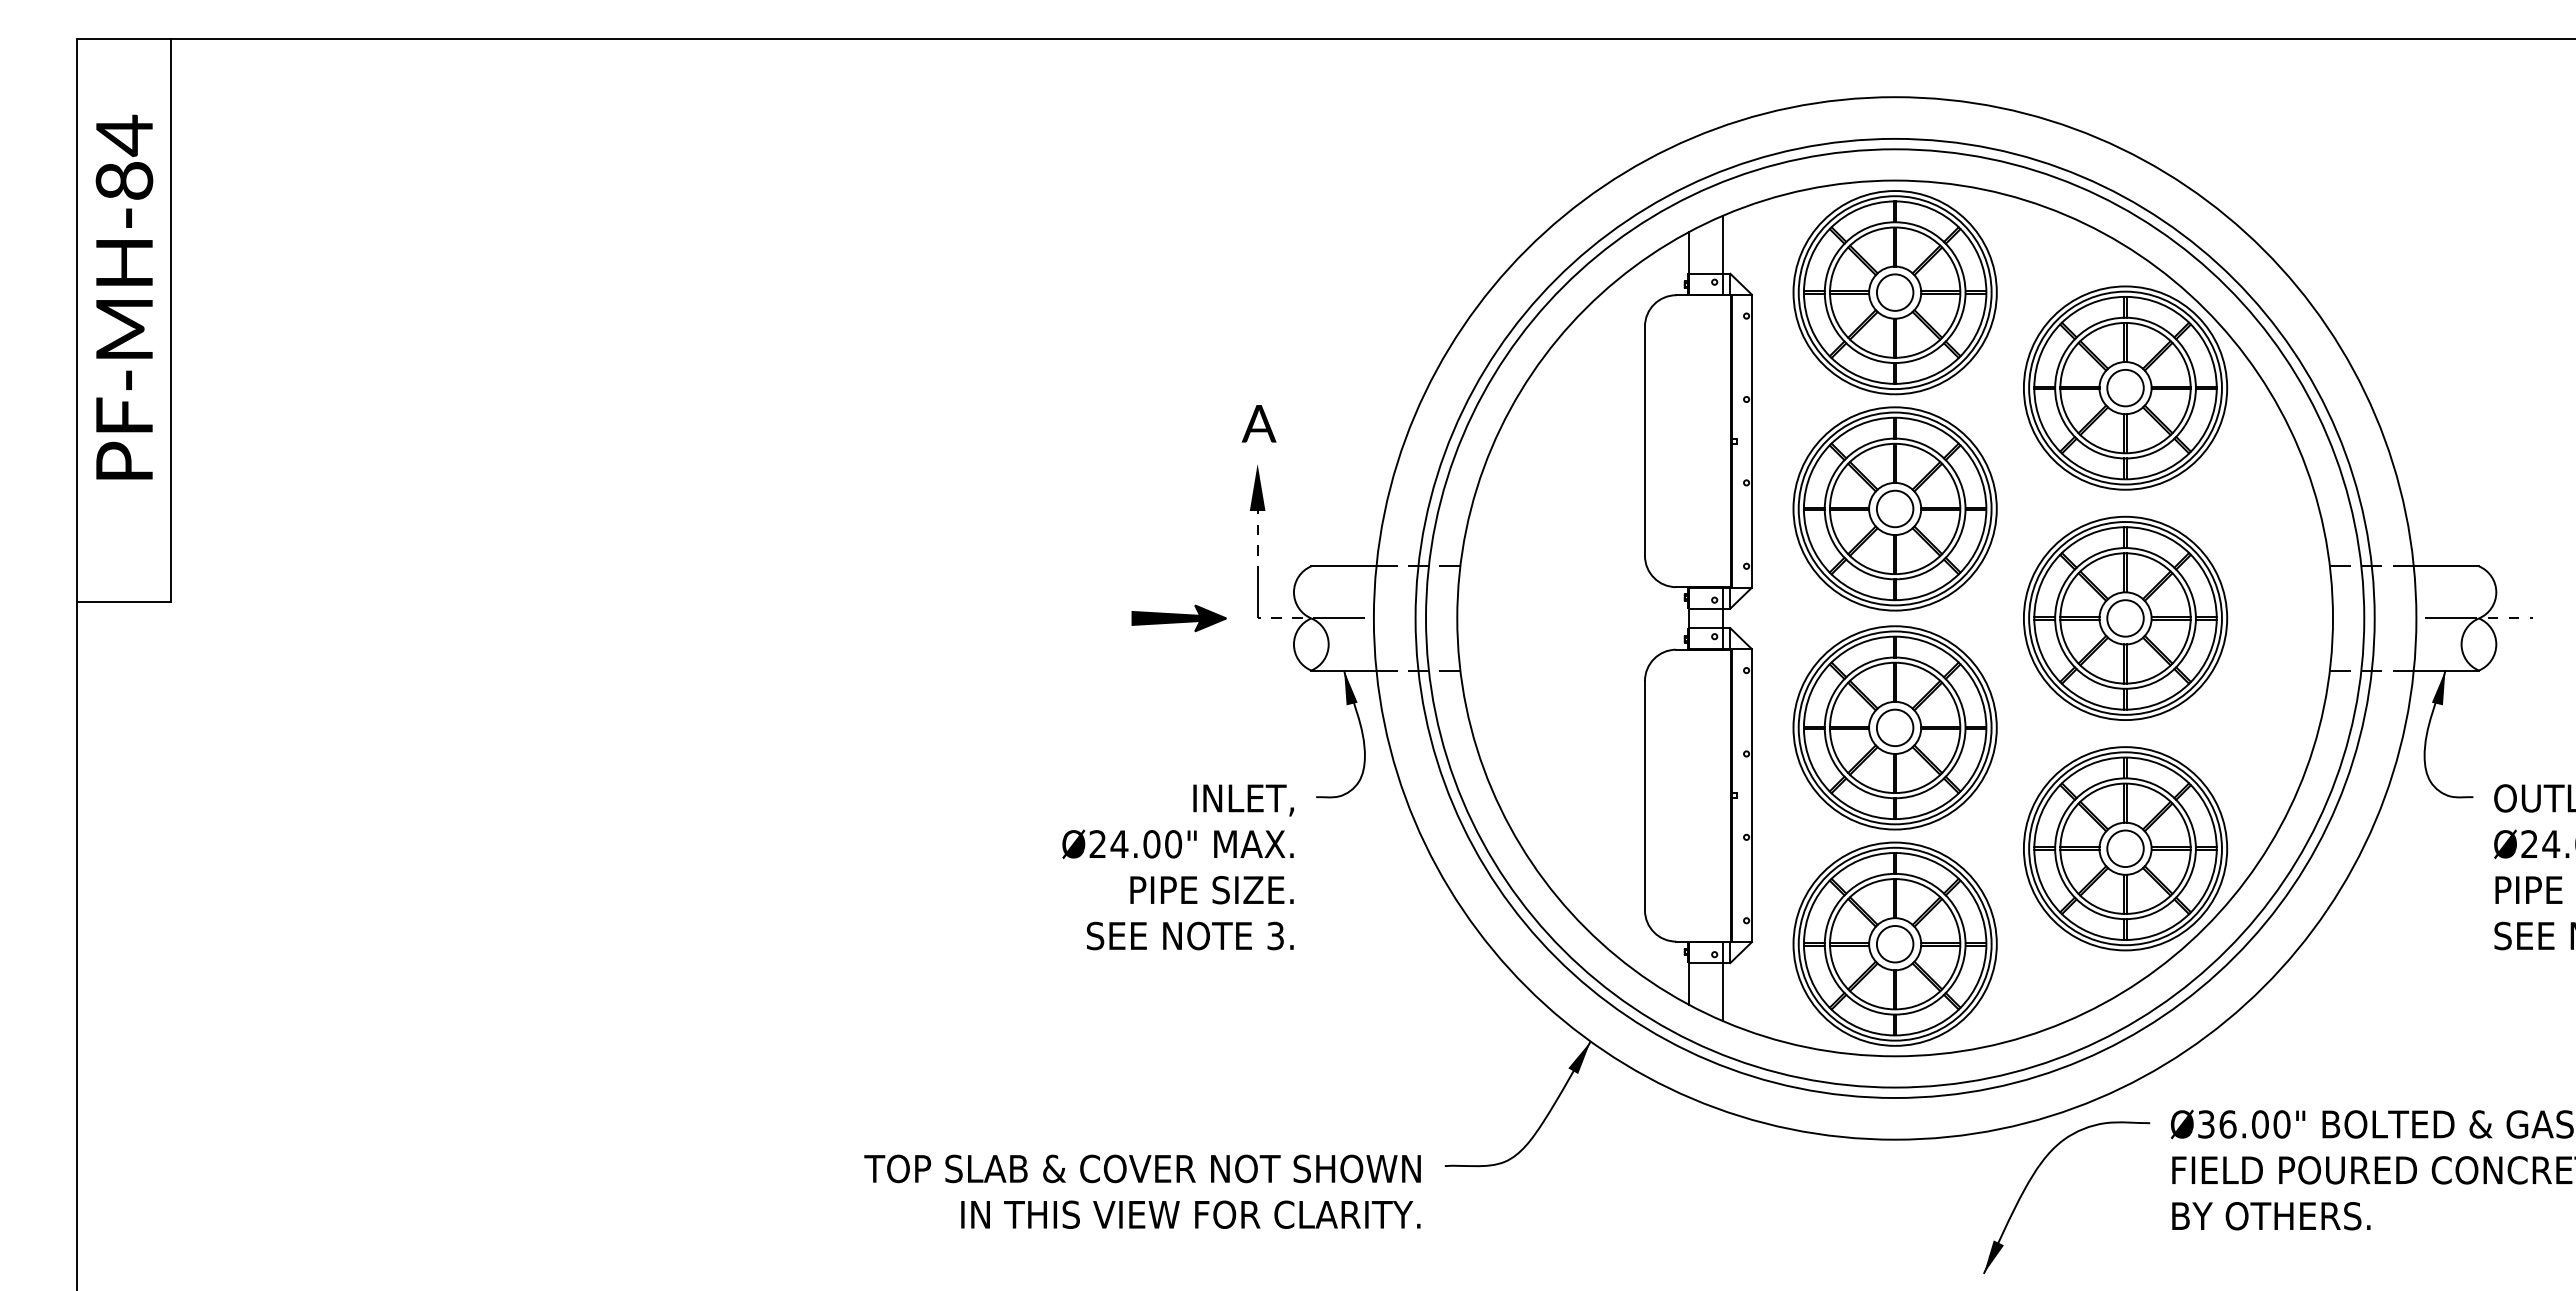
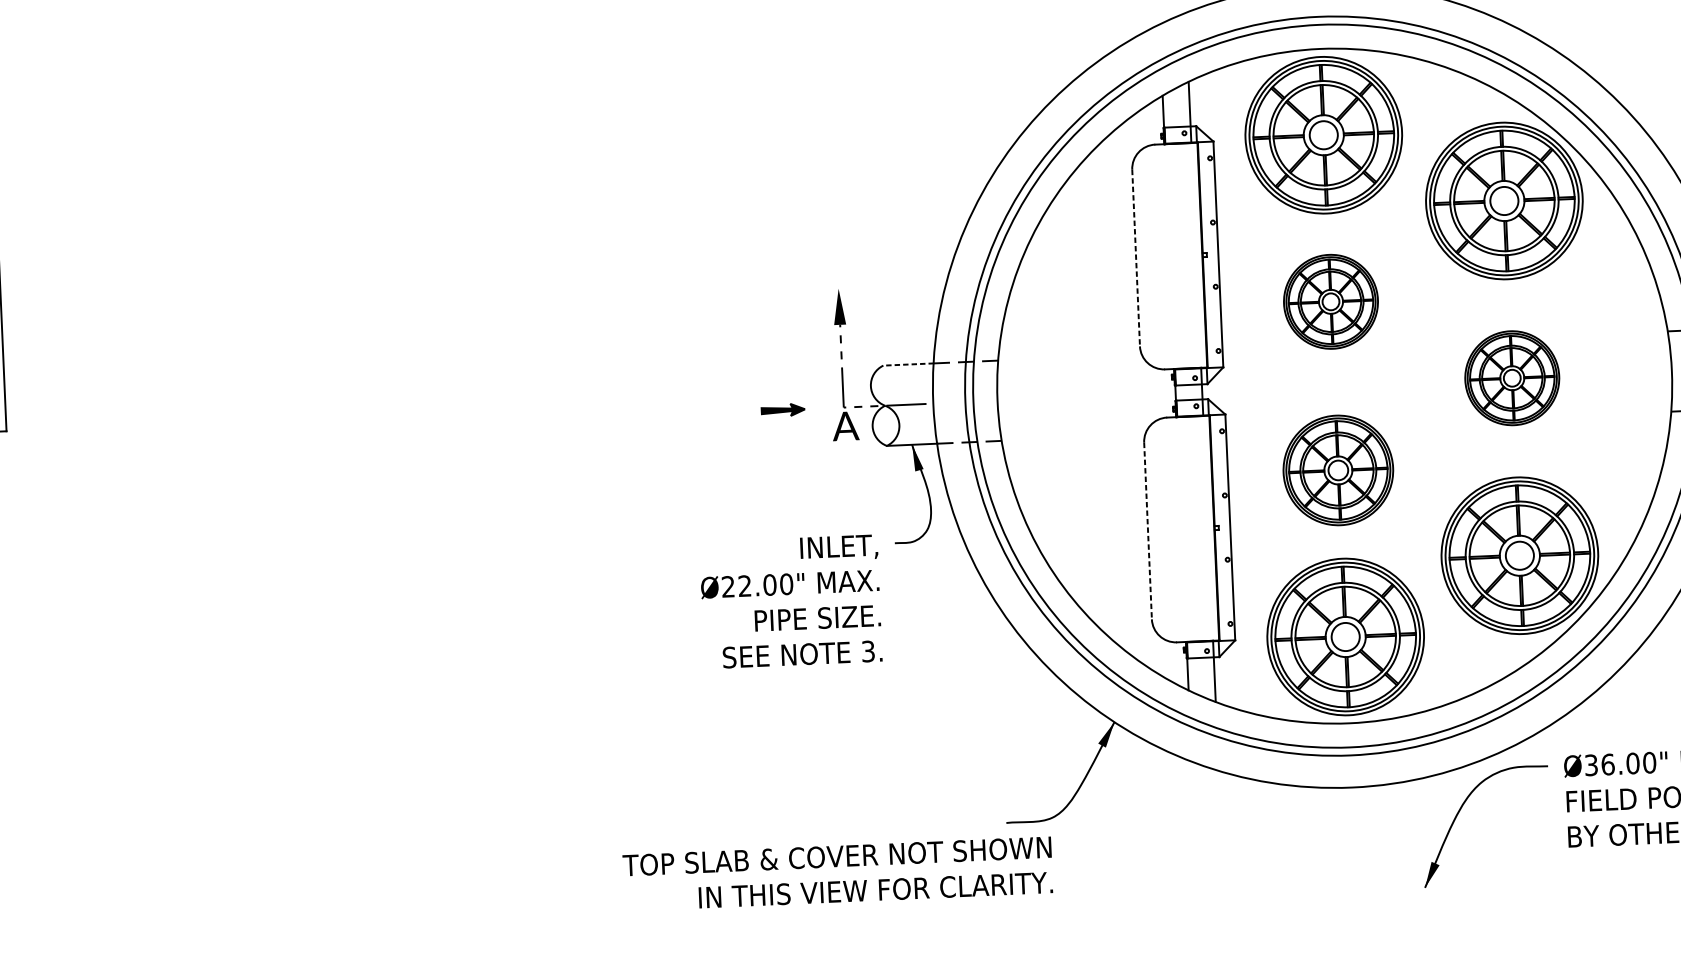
text: (1258, 423) -> (845, 426), moved
line: (1644, 441) -> (1135, 258), solid -> dashed
part: (1894, 508) -> (1330, 301), size x0.6
line: (1344, 566) -> (908, 364), solid -> dashed
part: (2125, 617) -> (1512, 377), size x0.6
part: (1178, 618) -> (782, 410), size x0.6
part: (1894, 727) -> (1337, 470), size x0.7
line: (1644, 795) -> (1147, 530), solid -> dashed
text: (1119, 843) -> (744, 585), Ø24.00" -> Ø22.00"
text: (1142, 1191) -> (837, 873), moved

